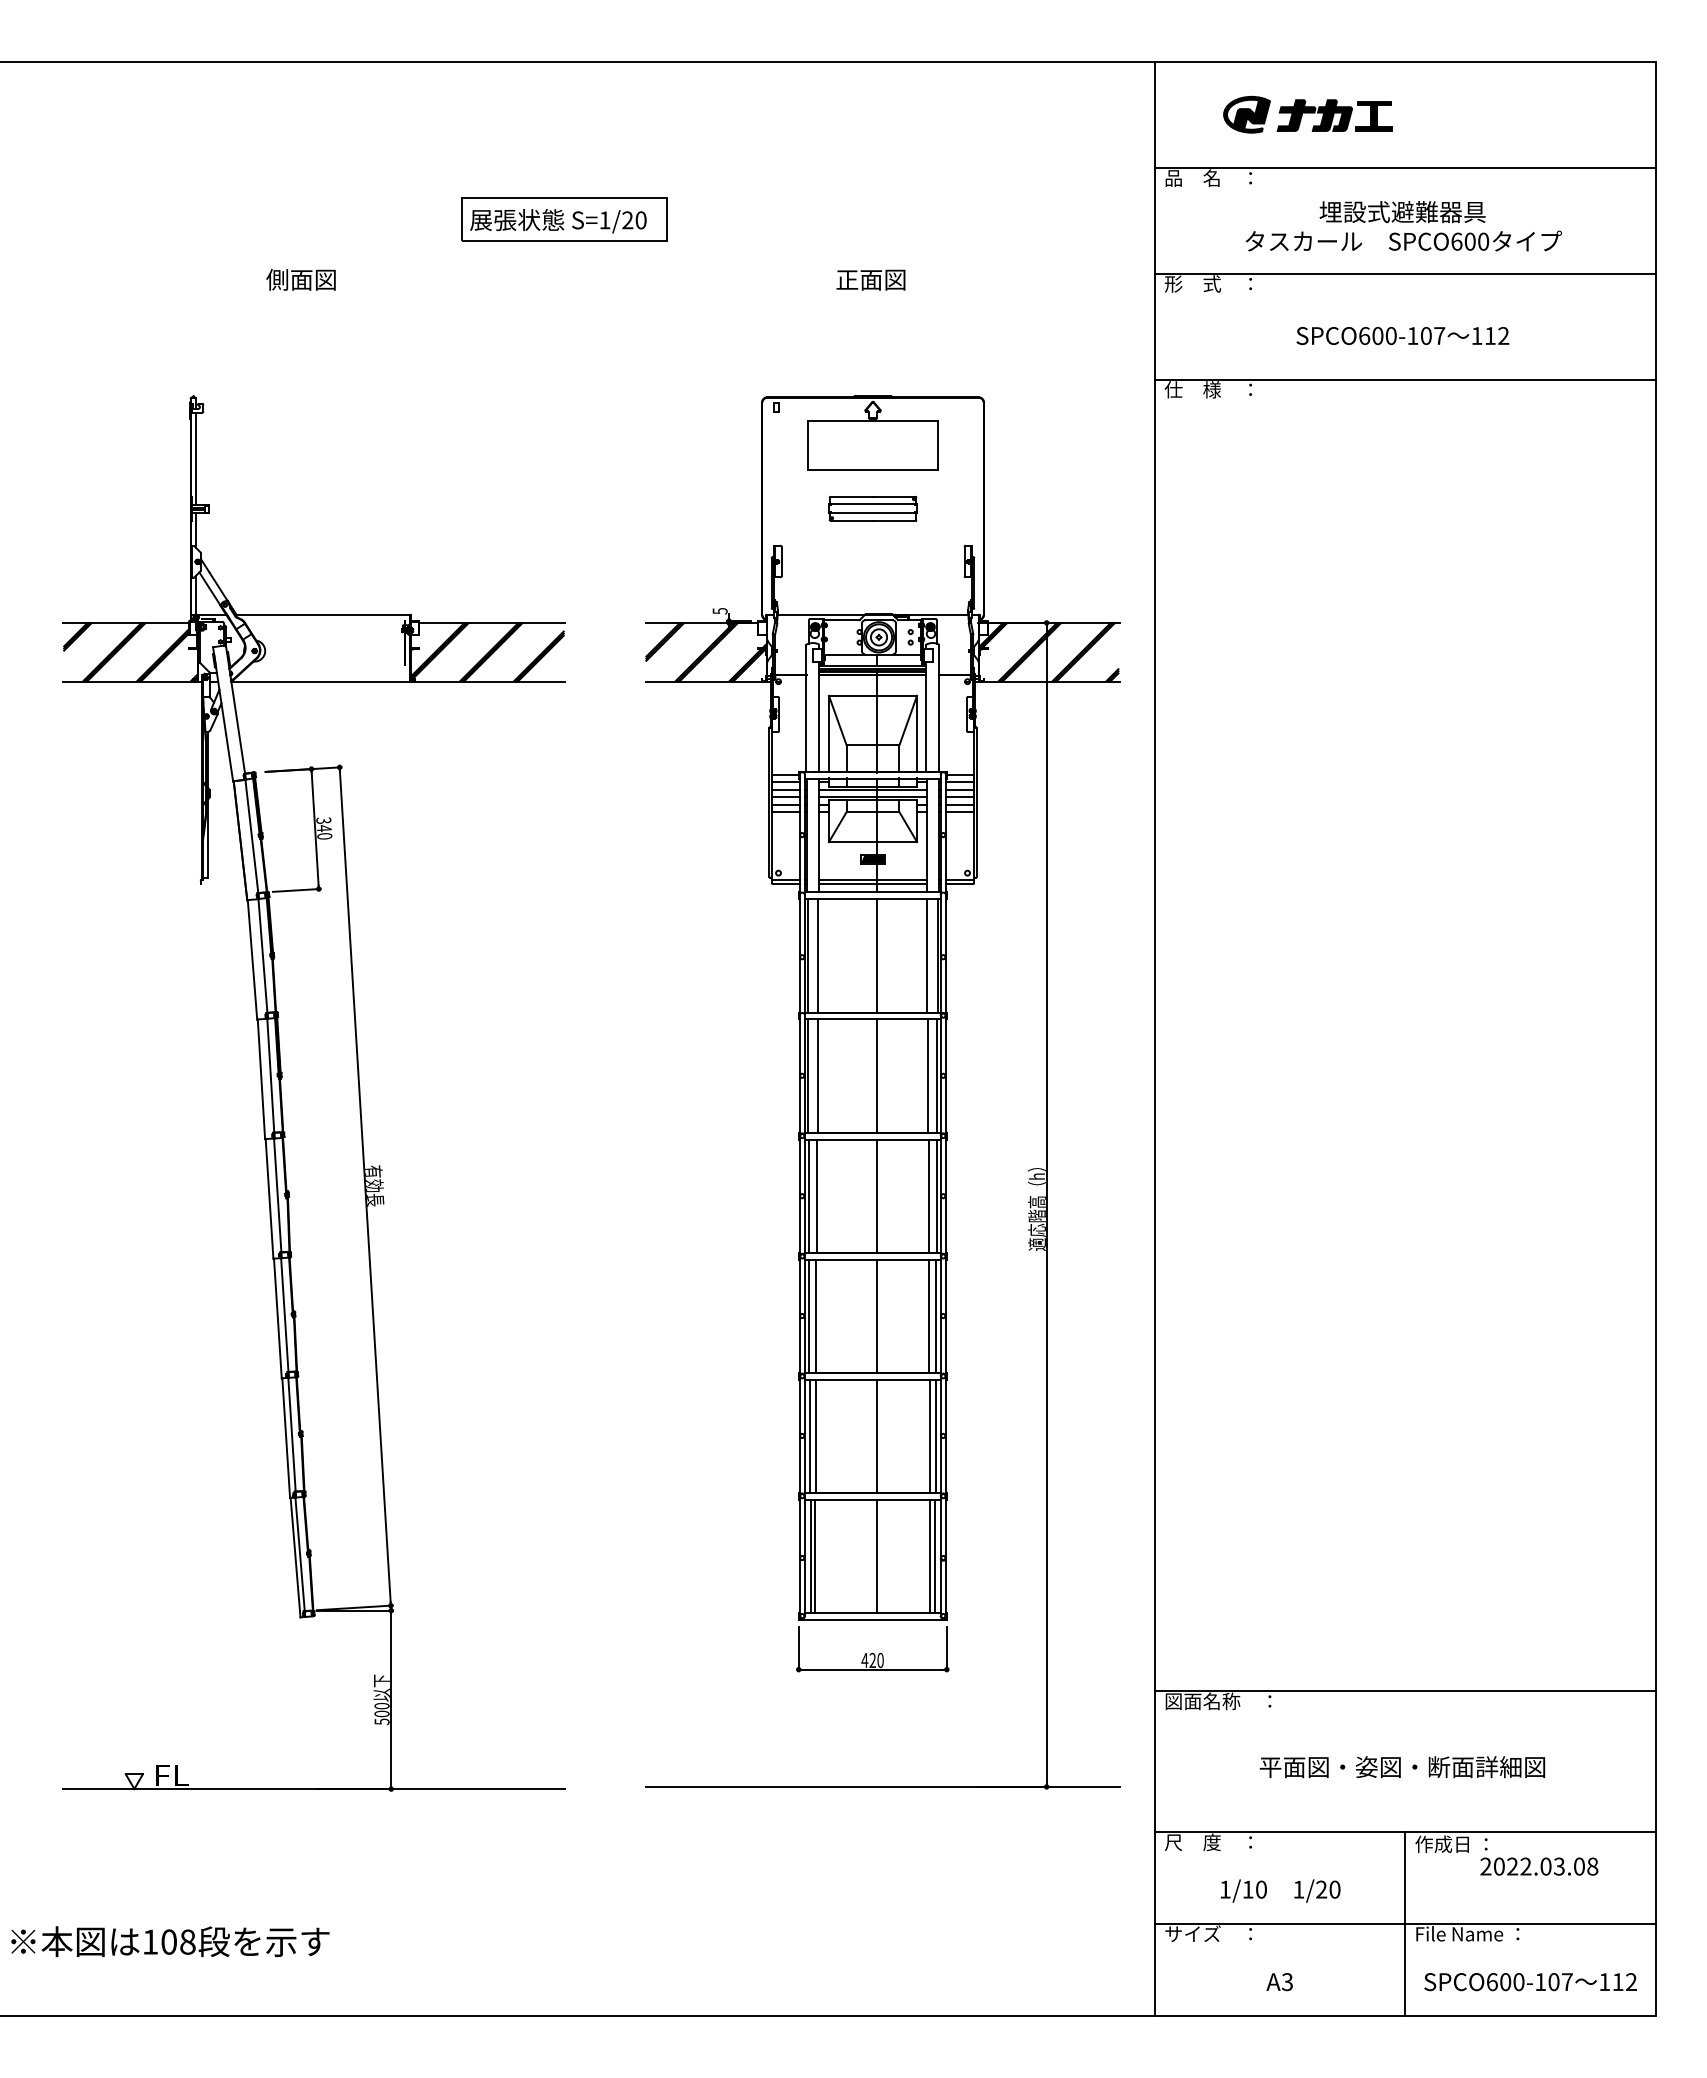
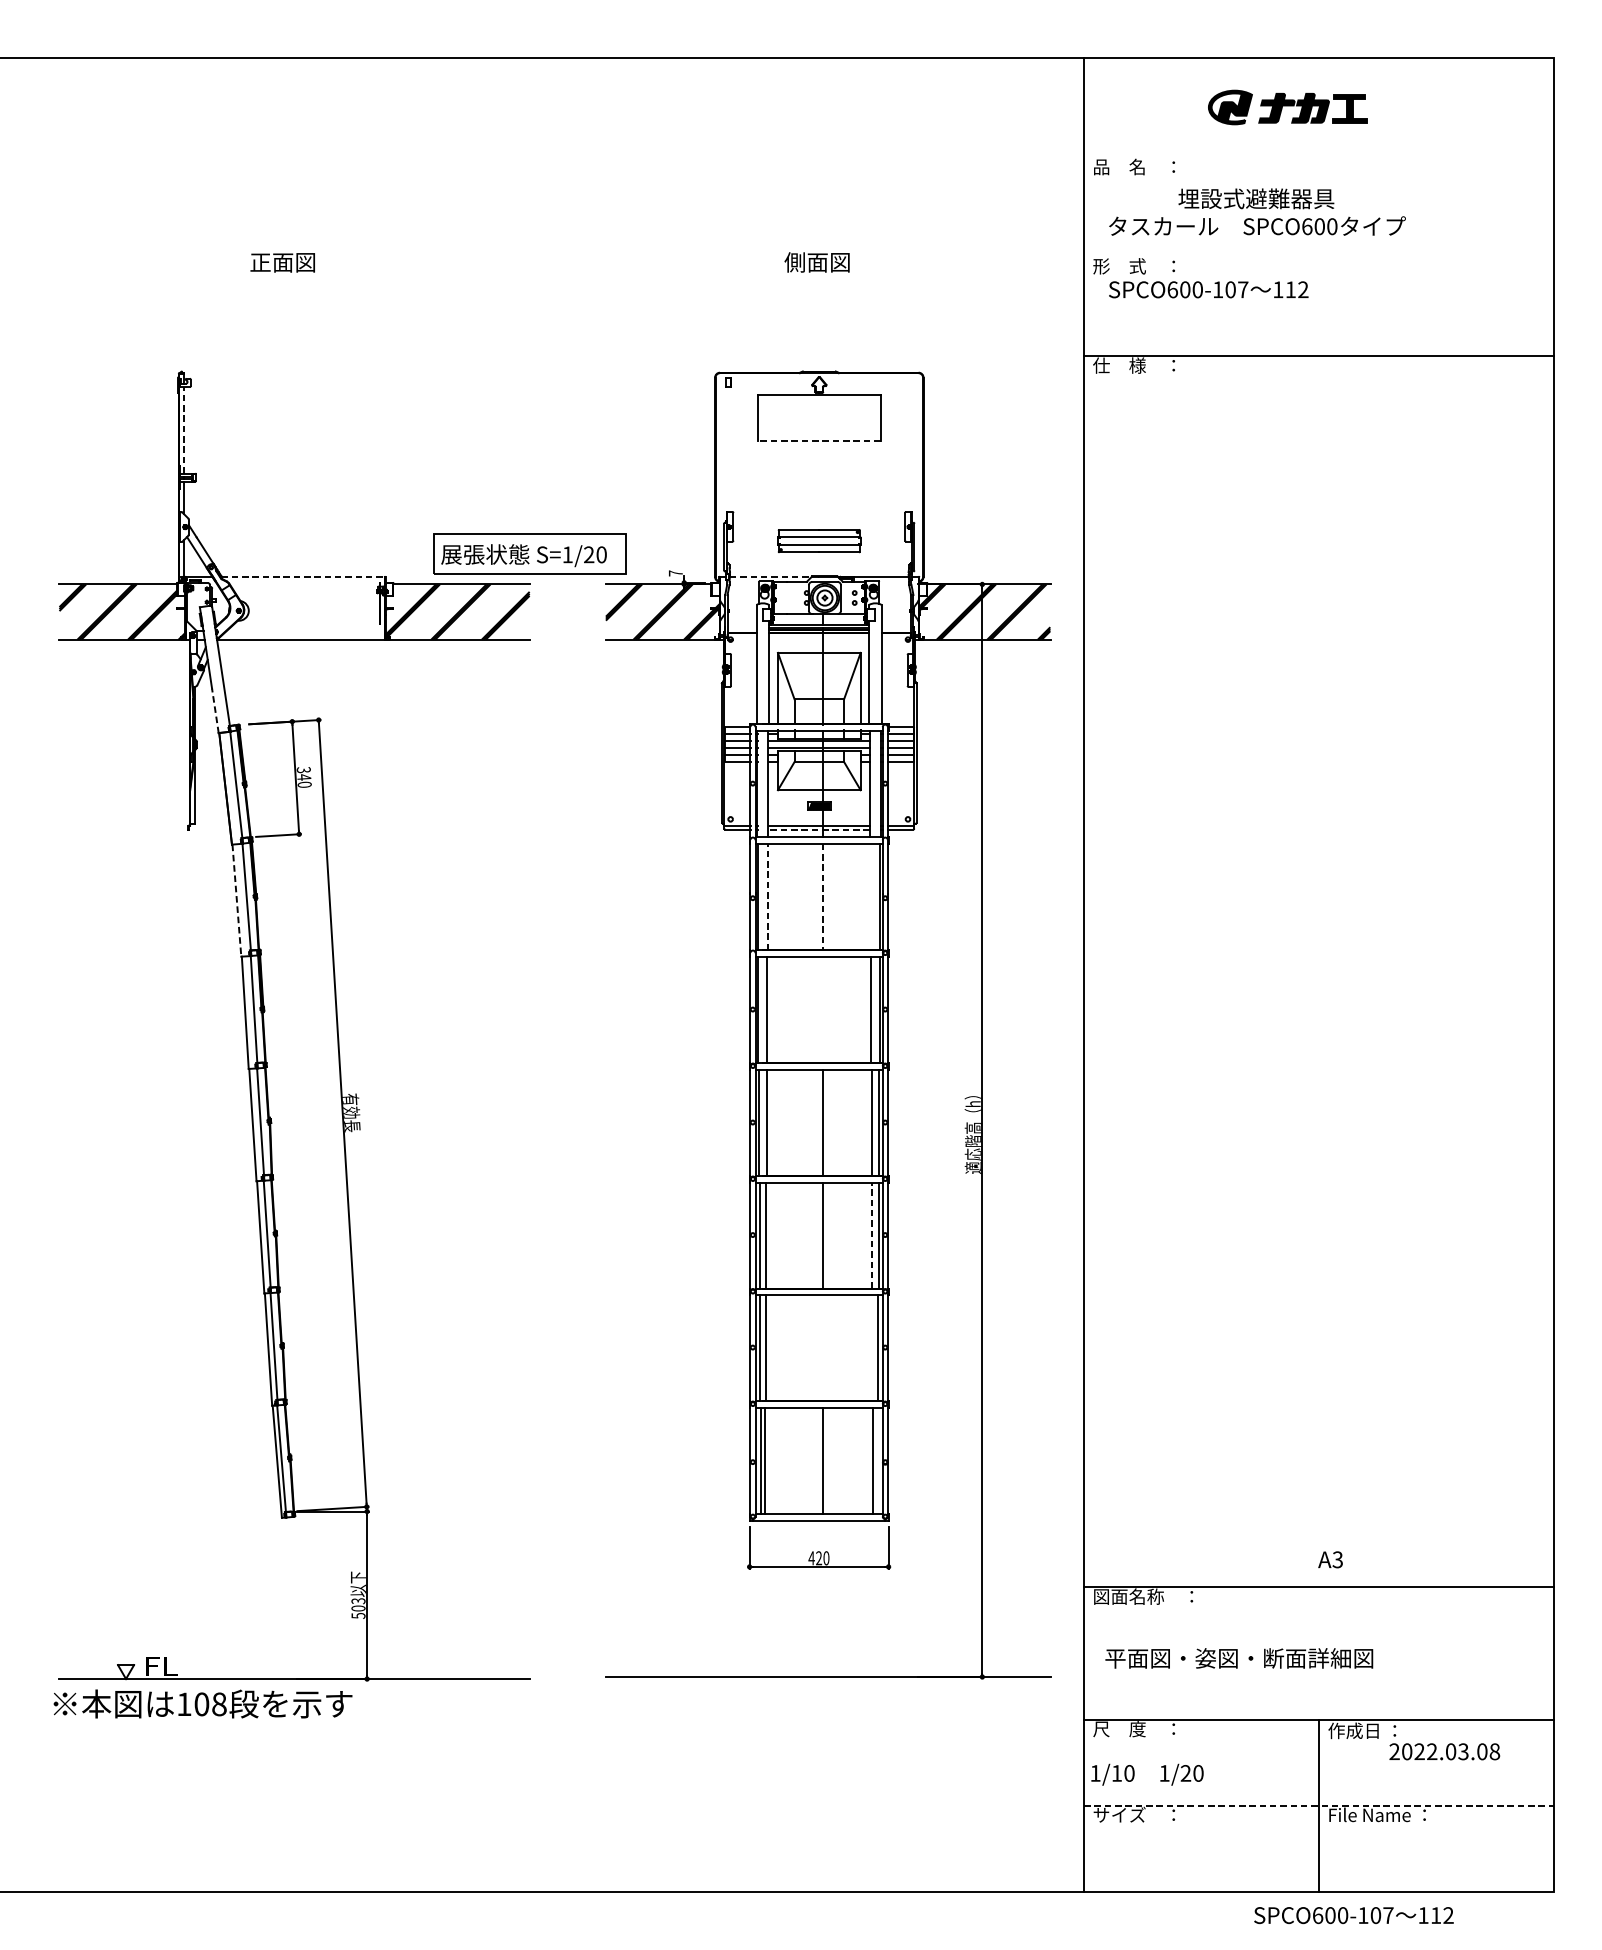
part: (1307, 114) -> (1287, 107), moved
line: (1405, 168) -> (1319, 157), removed
part: (564, 219) -> (529, 554), moved
text: (1403, 226) -> (1257, 212), moved
line: (1405, 273) -> (1319, 256), removed
text: (277, 279) -> (260, 262), 側面図 -> 正面図
text: (847, 279) -> (795, 262), 正面図 -> 側面図
text: (1402, 336) -> (1208, 290), moved
line: (195, 458) -> (183, 430), solid -> dashed
line: (872, 469) -> (818, 440), solid -> dashed
part: (872, 508) -> (818, 540), moved
text: (719, 611) -> (675, 573), 5 -> 7
line: (323, 614) -> (303, 576), solid -> dashed
line: (825, 614) -> (774, 576), solid -> dashed
line: (229, 757) -> (215, 710), solid -> dashed
line: (872, 884) -> (818, 829), solid -> dashed
line: (818, 955) -> (768, 896), solid -> dashed
line: (876, 955) -> (822, 896), solid -> dashed
line: (927, 955) -> (870, 896), removed
line: (252, 959) -> (236, 900), solid -> dashed
line: (876, 1076) -> (822, 1010), removed
line: (929, 1316) -> (872, 1235), solid -> dashed
line: (876, 1436) -> (822, 1348), removed
line: (929, 1436) -> (872, 1348), removed
line: (935, 1556) -> (877, 1460), removed
text: (381, 1706) -> (357, 1601), 500 -> 503
text: (1402, 1767) -> (1239, 1658), moved
text: (1280, 1890) -> (1147, 1774), moved
line: (1405, 1923) -> (1319, 1805), solid -> dashed
text: (170, 1941) -> (203, 1703), moved
text: (1279, 1982) -> (1330, 1560), moved
text: (1530, 1982) -> (1353, 1915), moved

